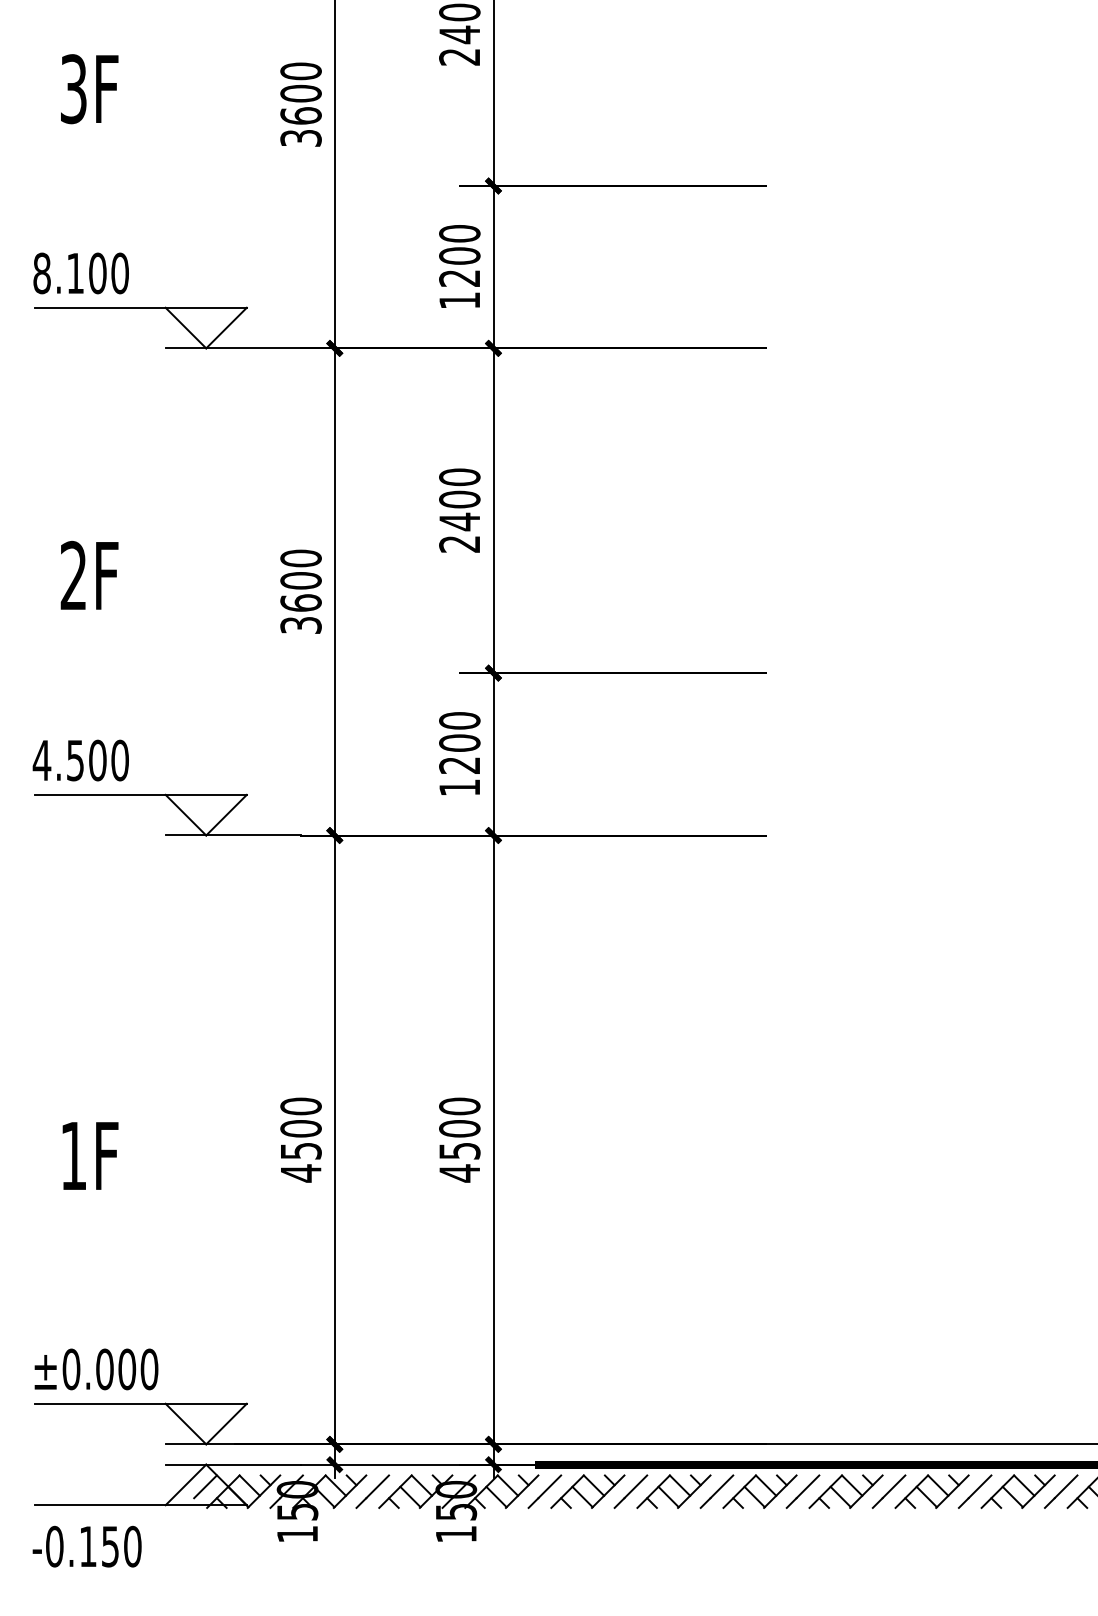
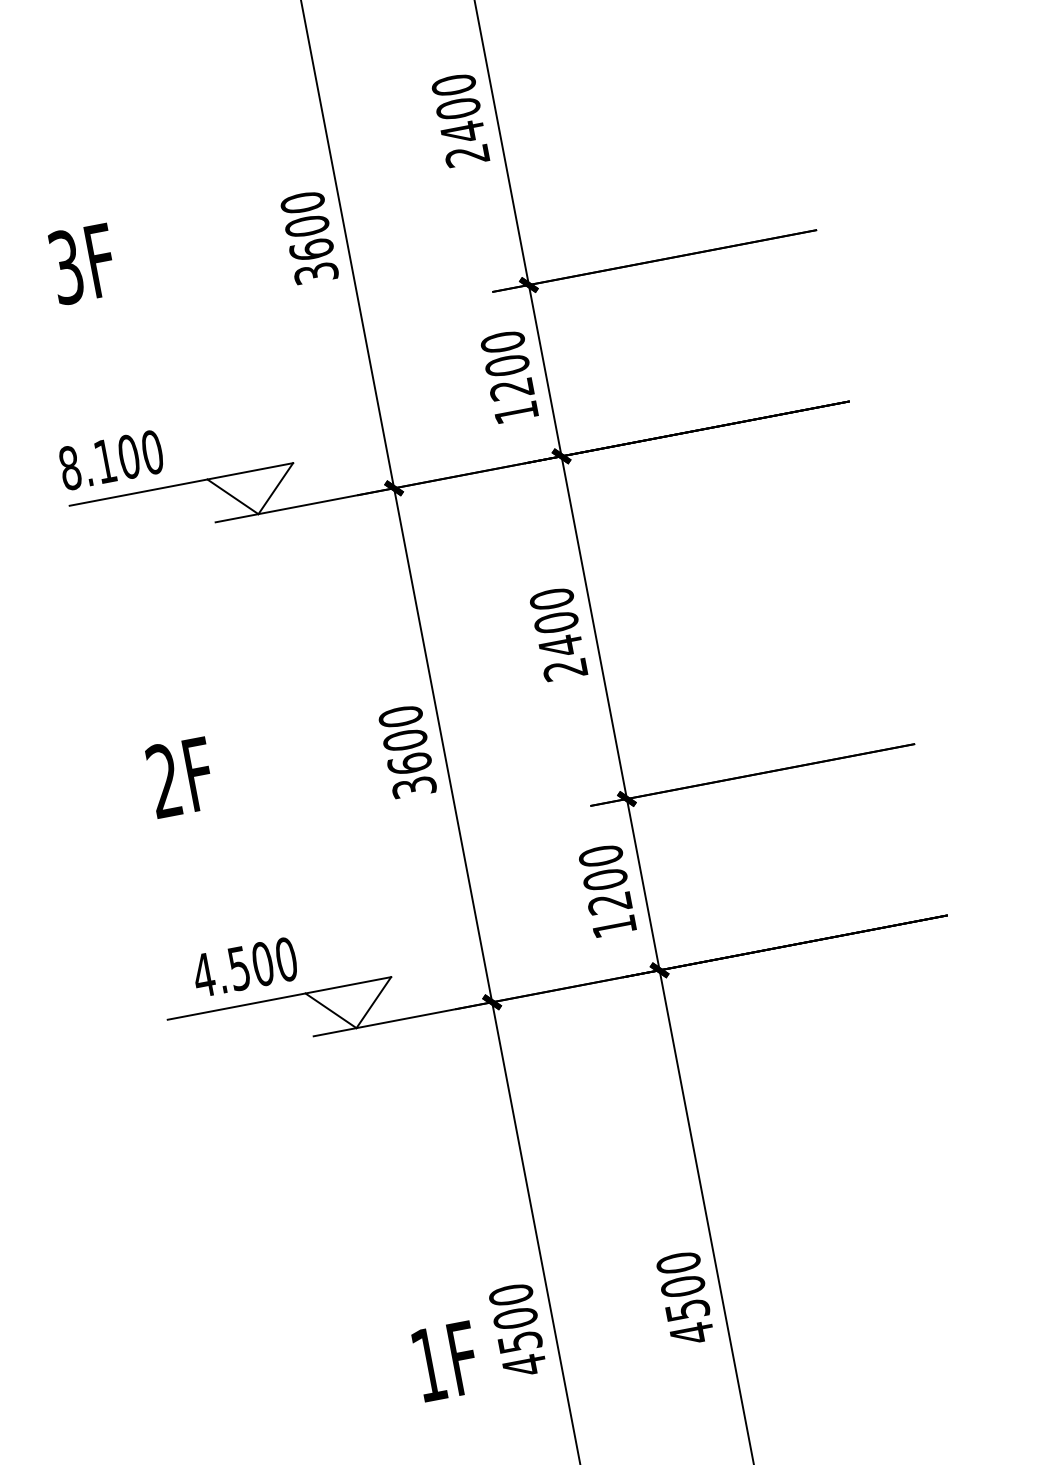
text: (80, 760) -> (244, 967), moved
text: (90, 1155) -> (446, 1360), moved

